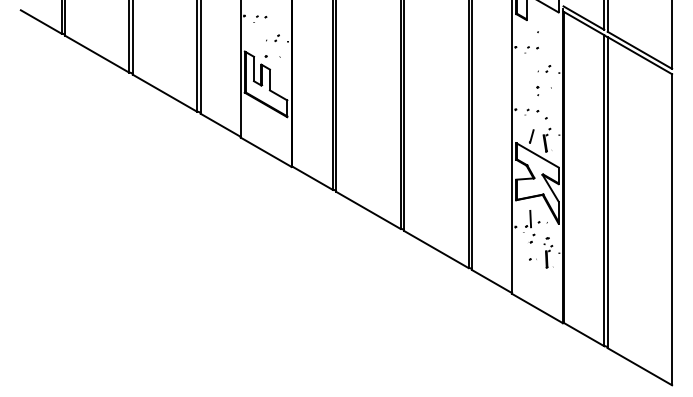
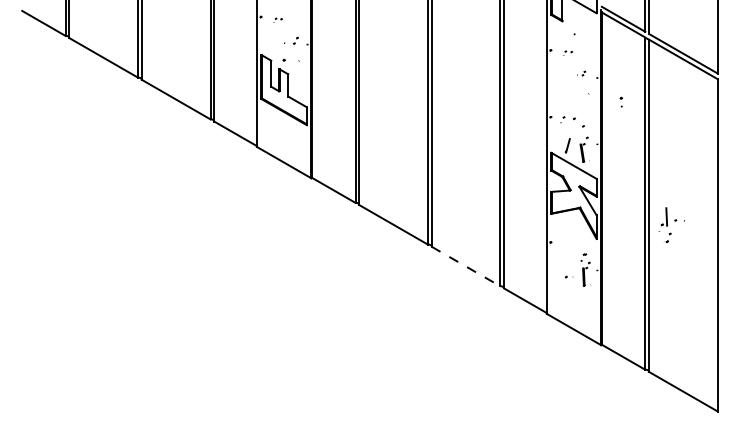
part: (259, 19) -> (277, 20), size x0.6
part: (531, 49) -> (567, 52), size x0.6
part: (544, 68) -> (581, 73), size x0.6
part: (537, 90) -> (621, 101), moved
part: (535, 227) -> (671, 225), moved
line: (436, 249) -> (466, 266), solid -> dashed

